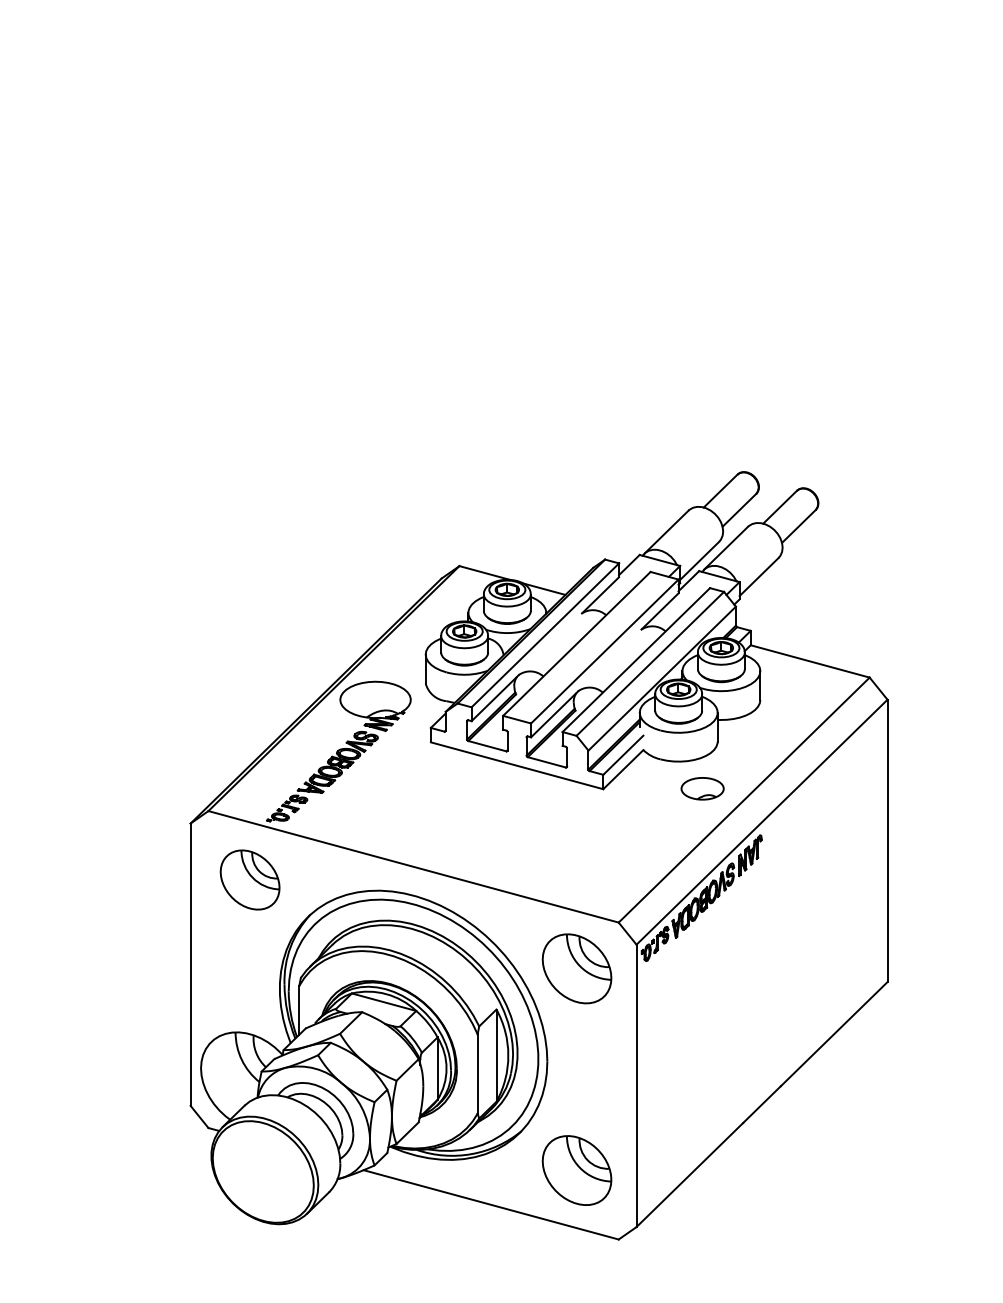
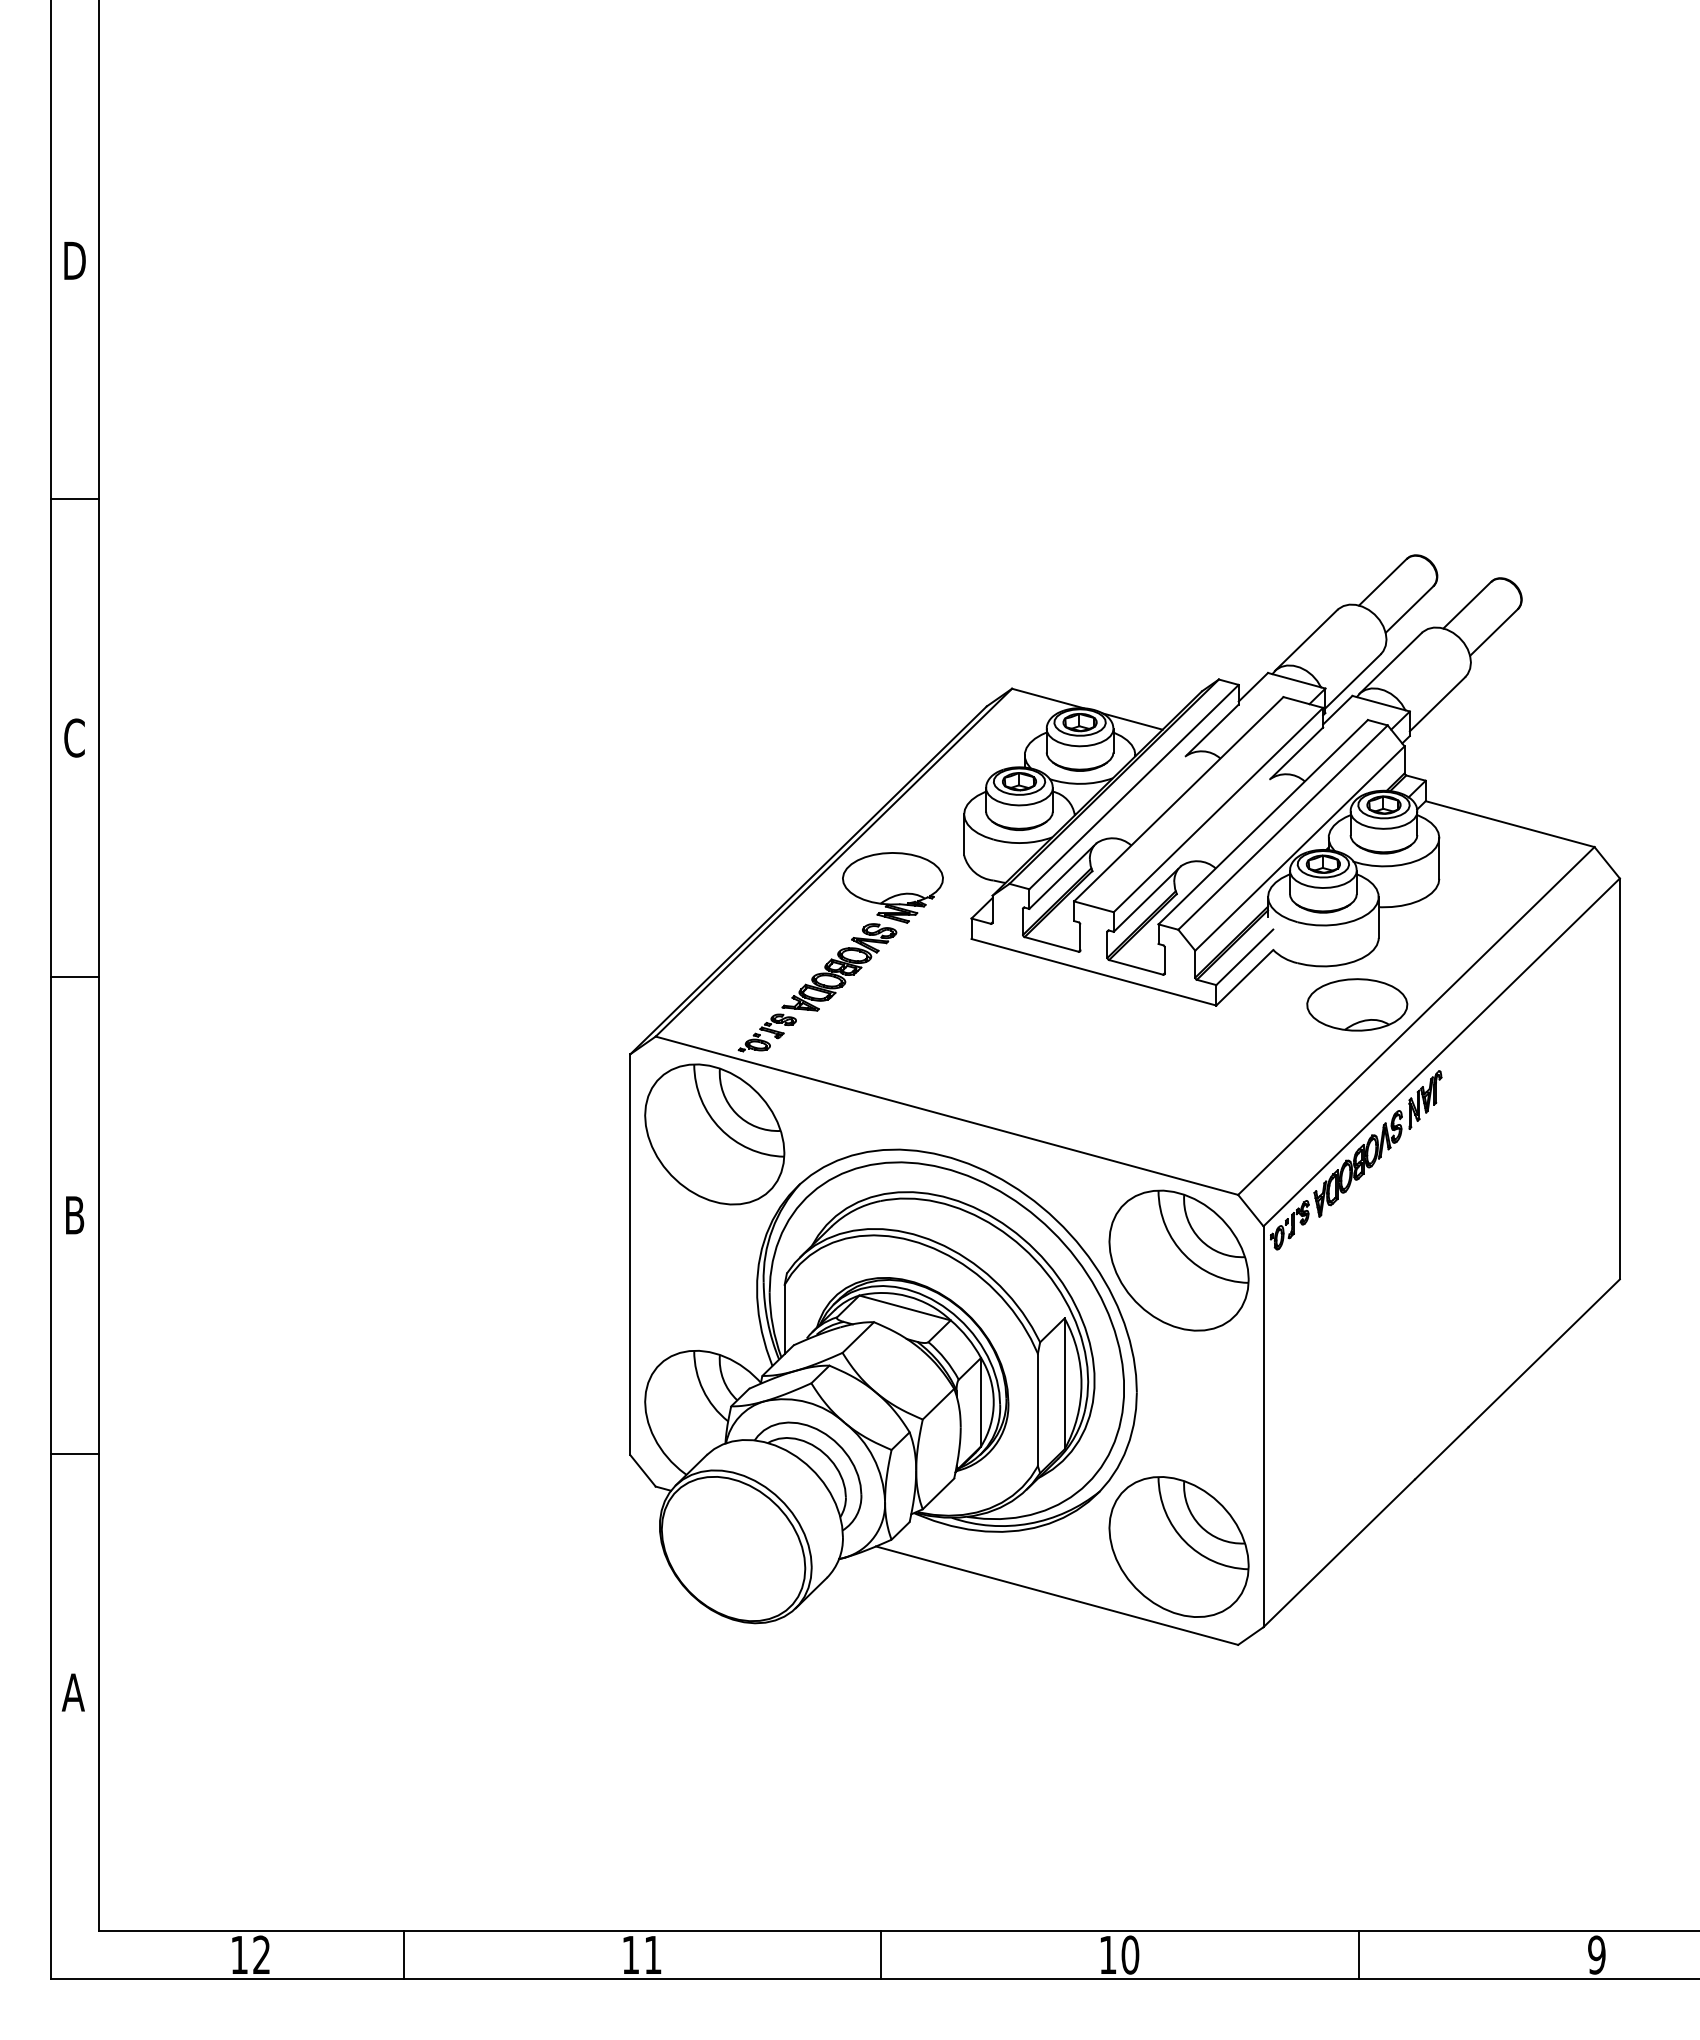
part: (702, 788) -> (1357, 1004), size x1.67
part: (249, 880) -> (714, 1134), size x1.67
part: (576, 968) -> (1178, 1260), size x1.43
part: (576, 1170) -> (1178, 1546), size x1.43

